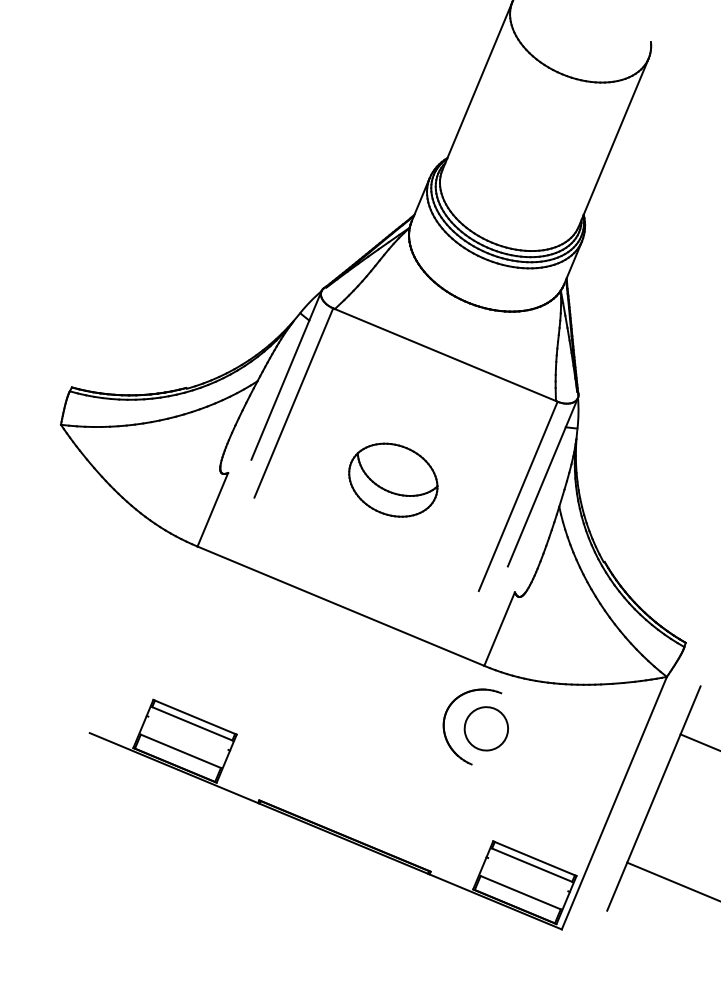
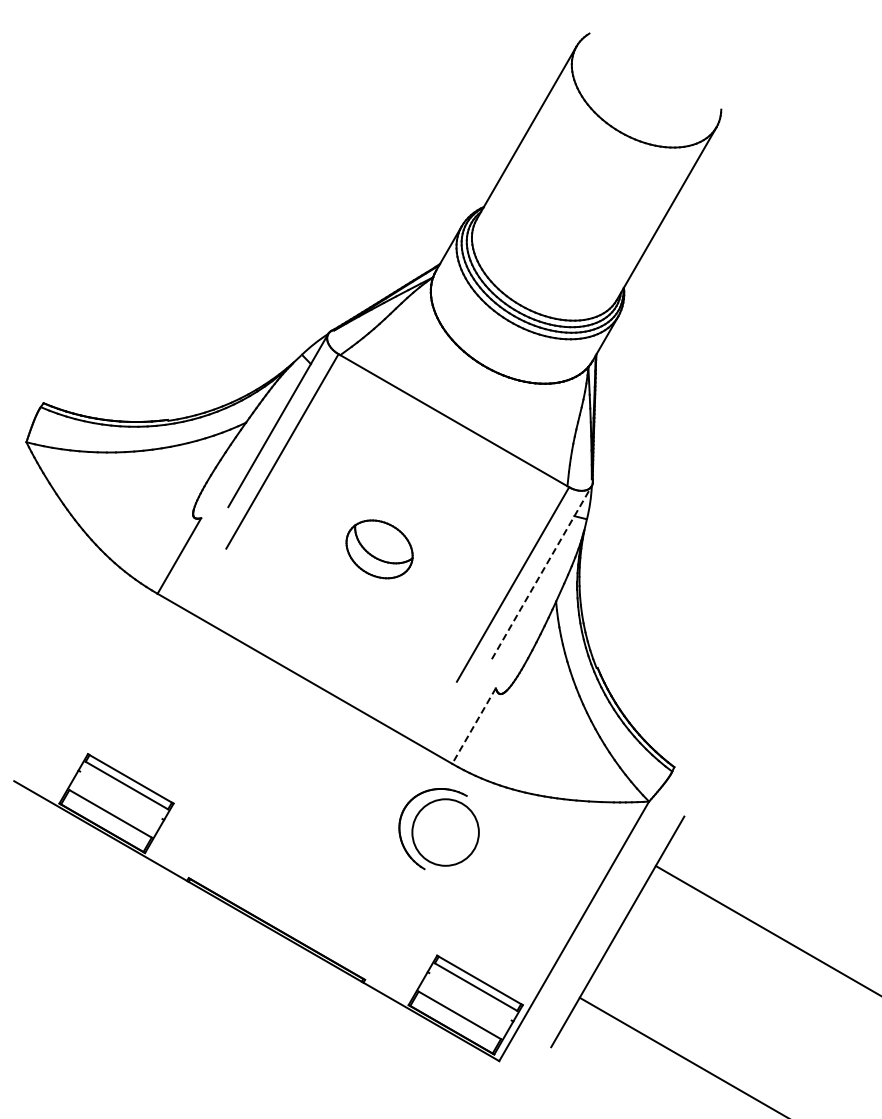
part: (393, 480) -> (379, 549), size x0.7
line: (542, 482) -> (541, 572), solid -> dashed
line: (500, 629) -> (474, 726), solid -> dashed
circle: (486, 728) -> (445, 832), size x1.4

